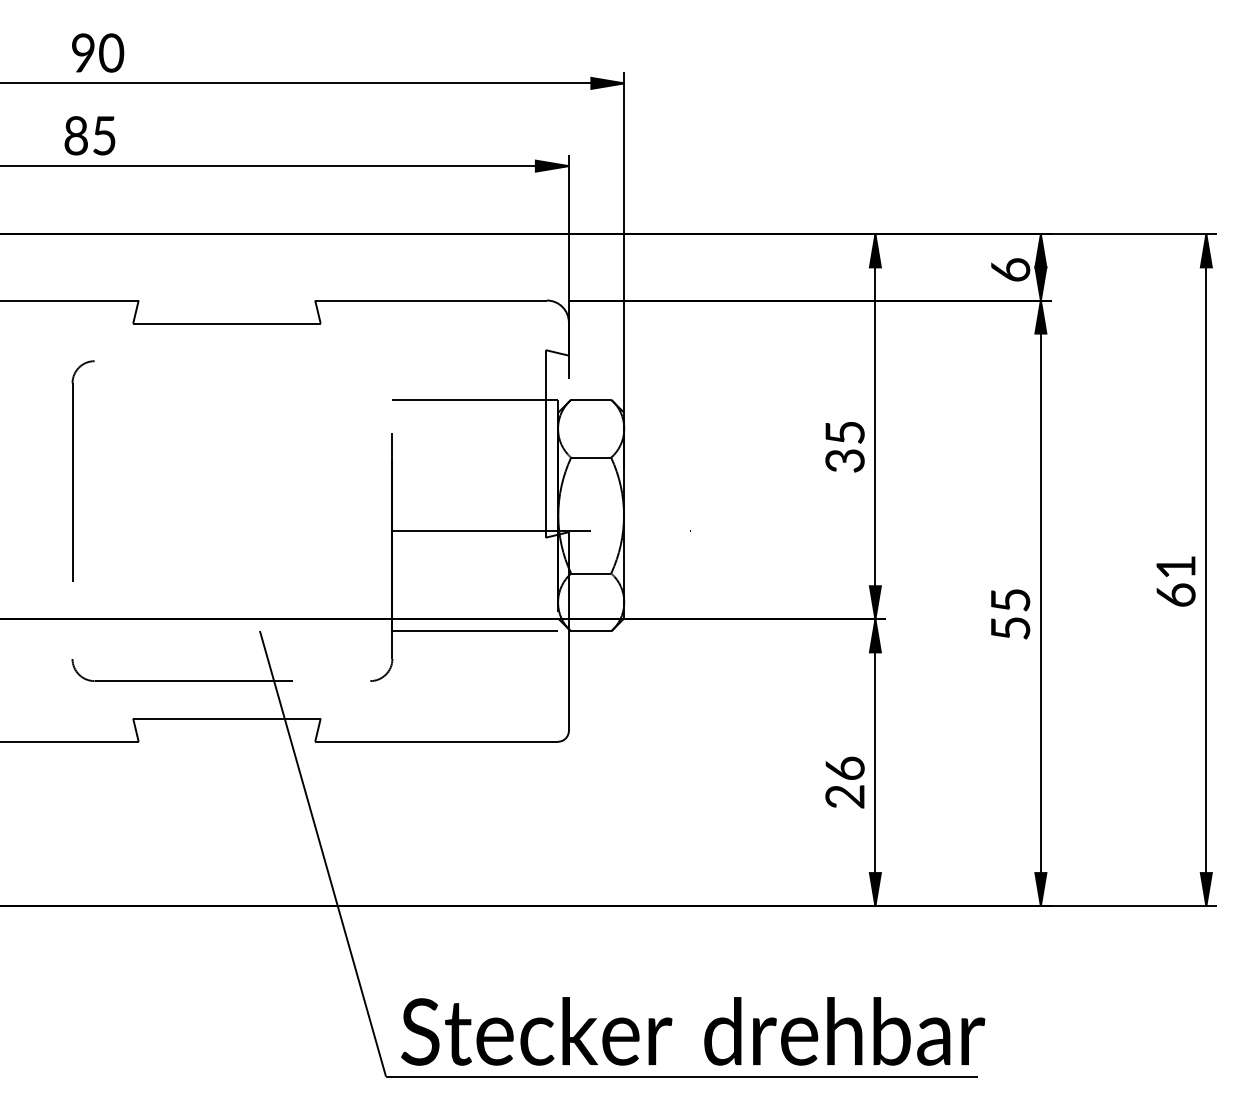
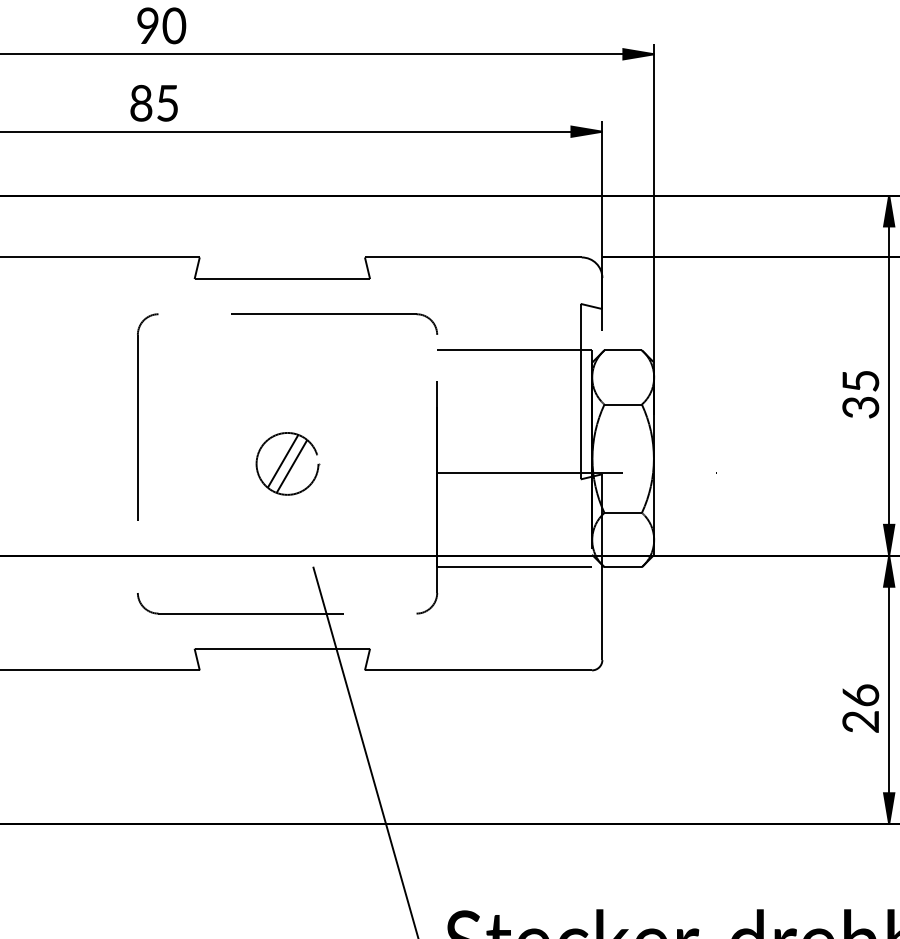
part: (282, 361) -> (334, 314), added
part: (232, 521) -> (287, 464), added

